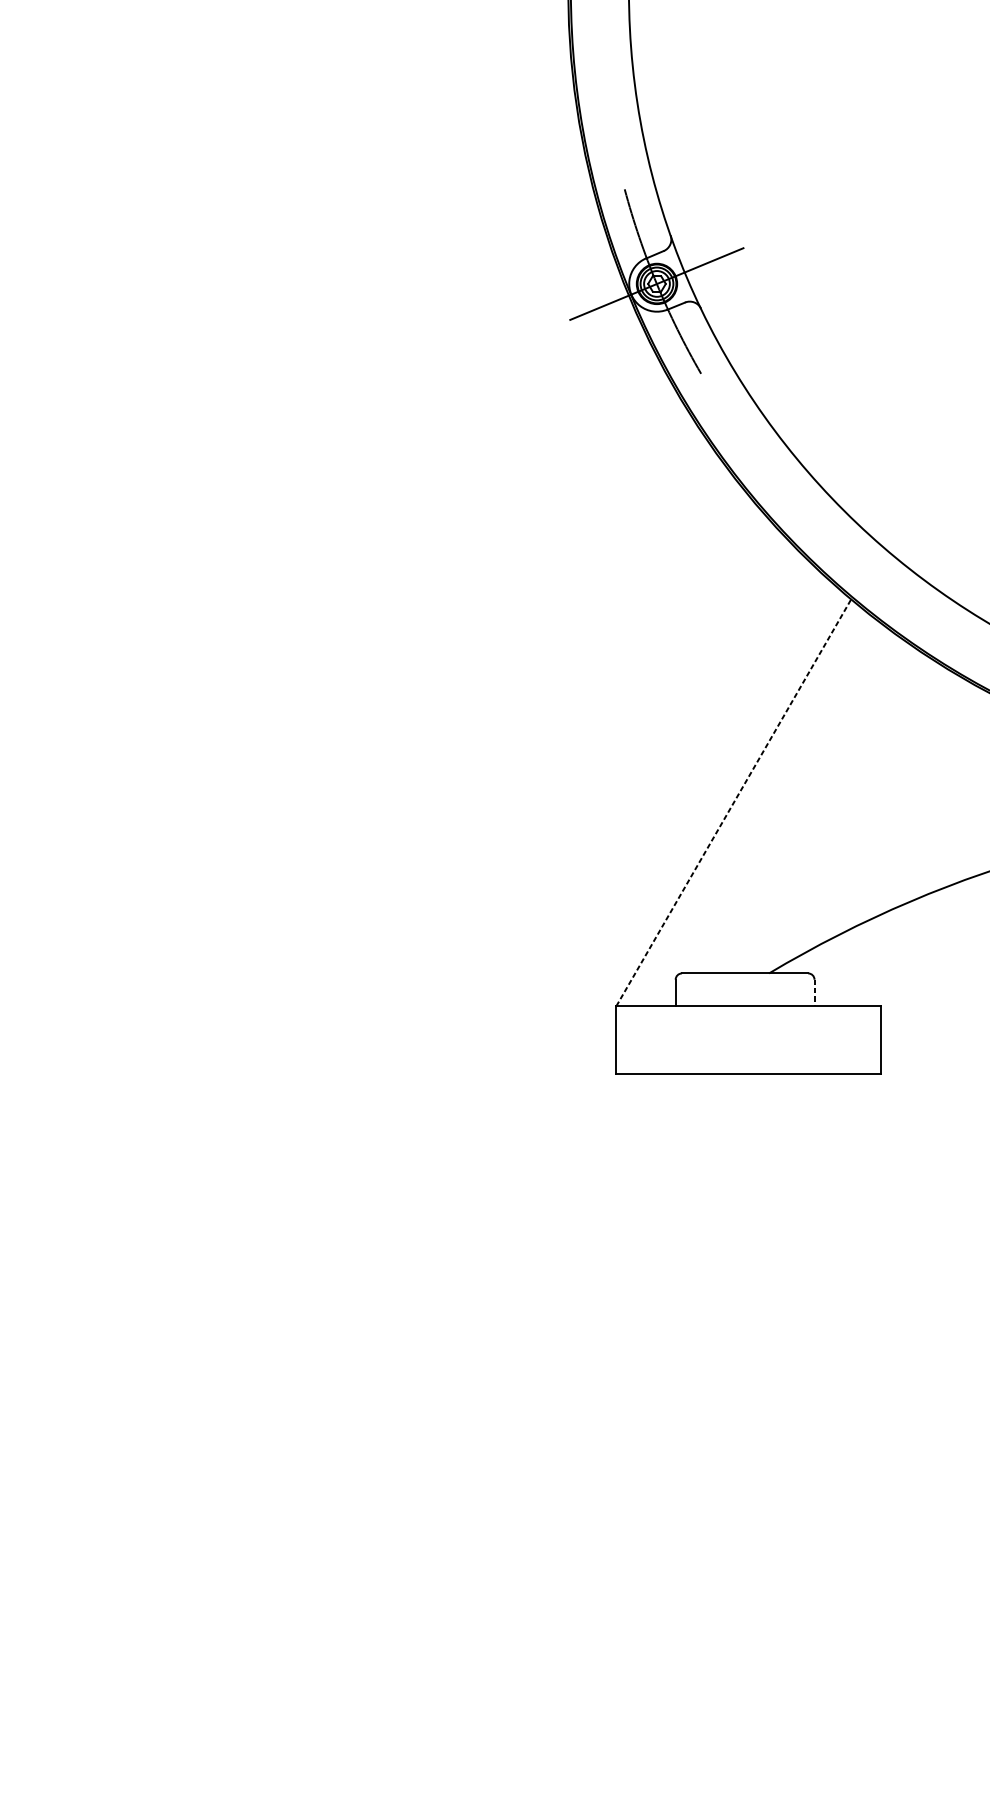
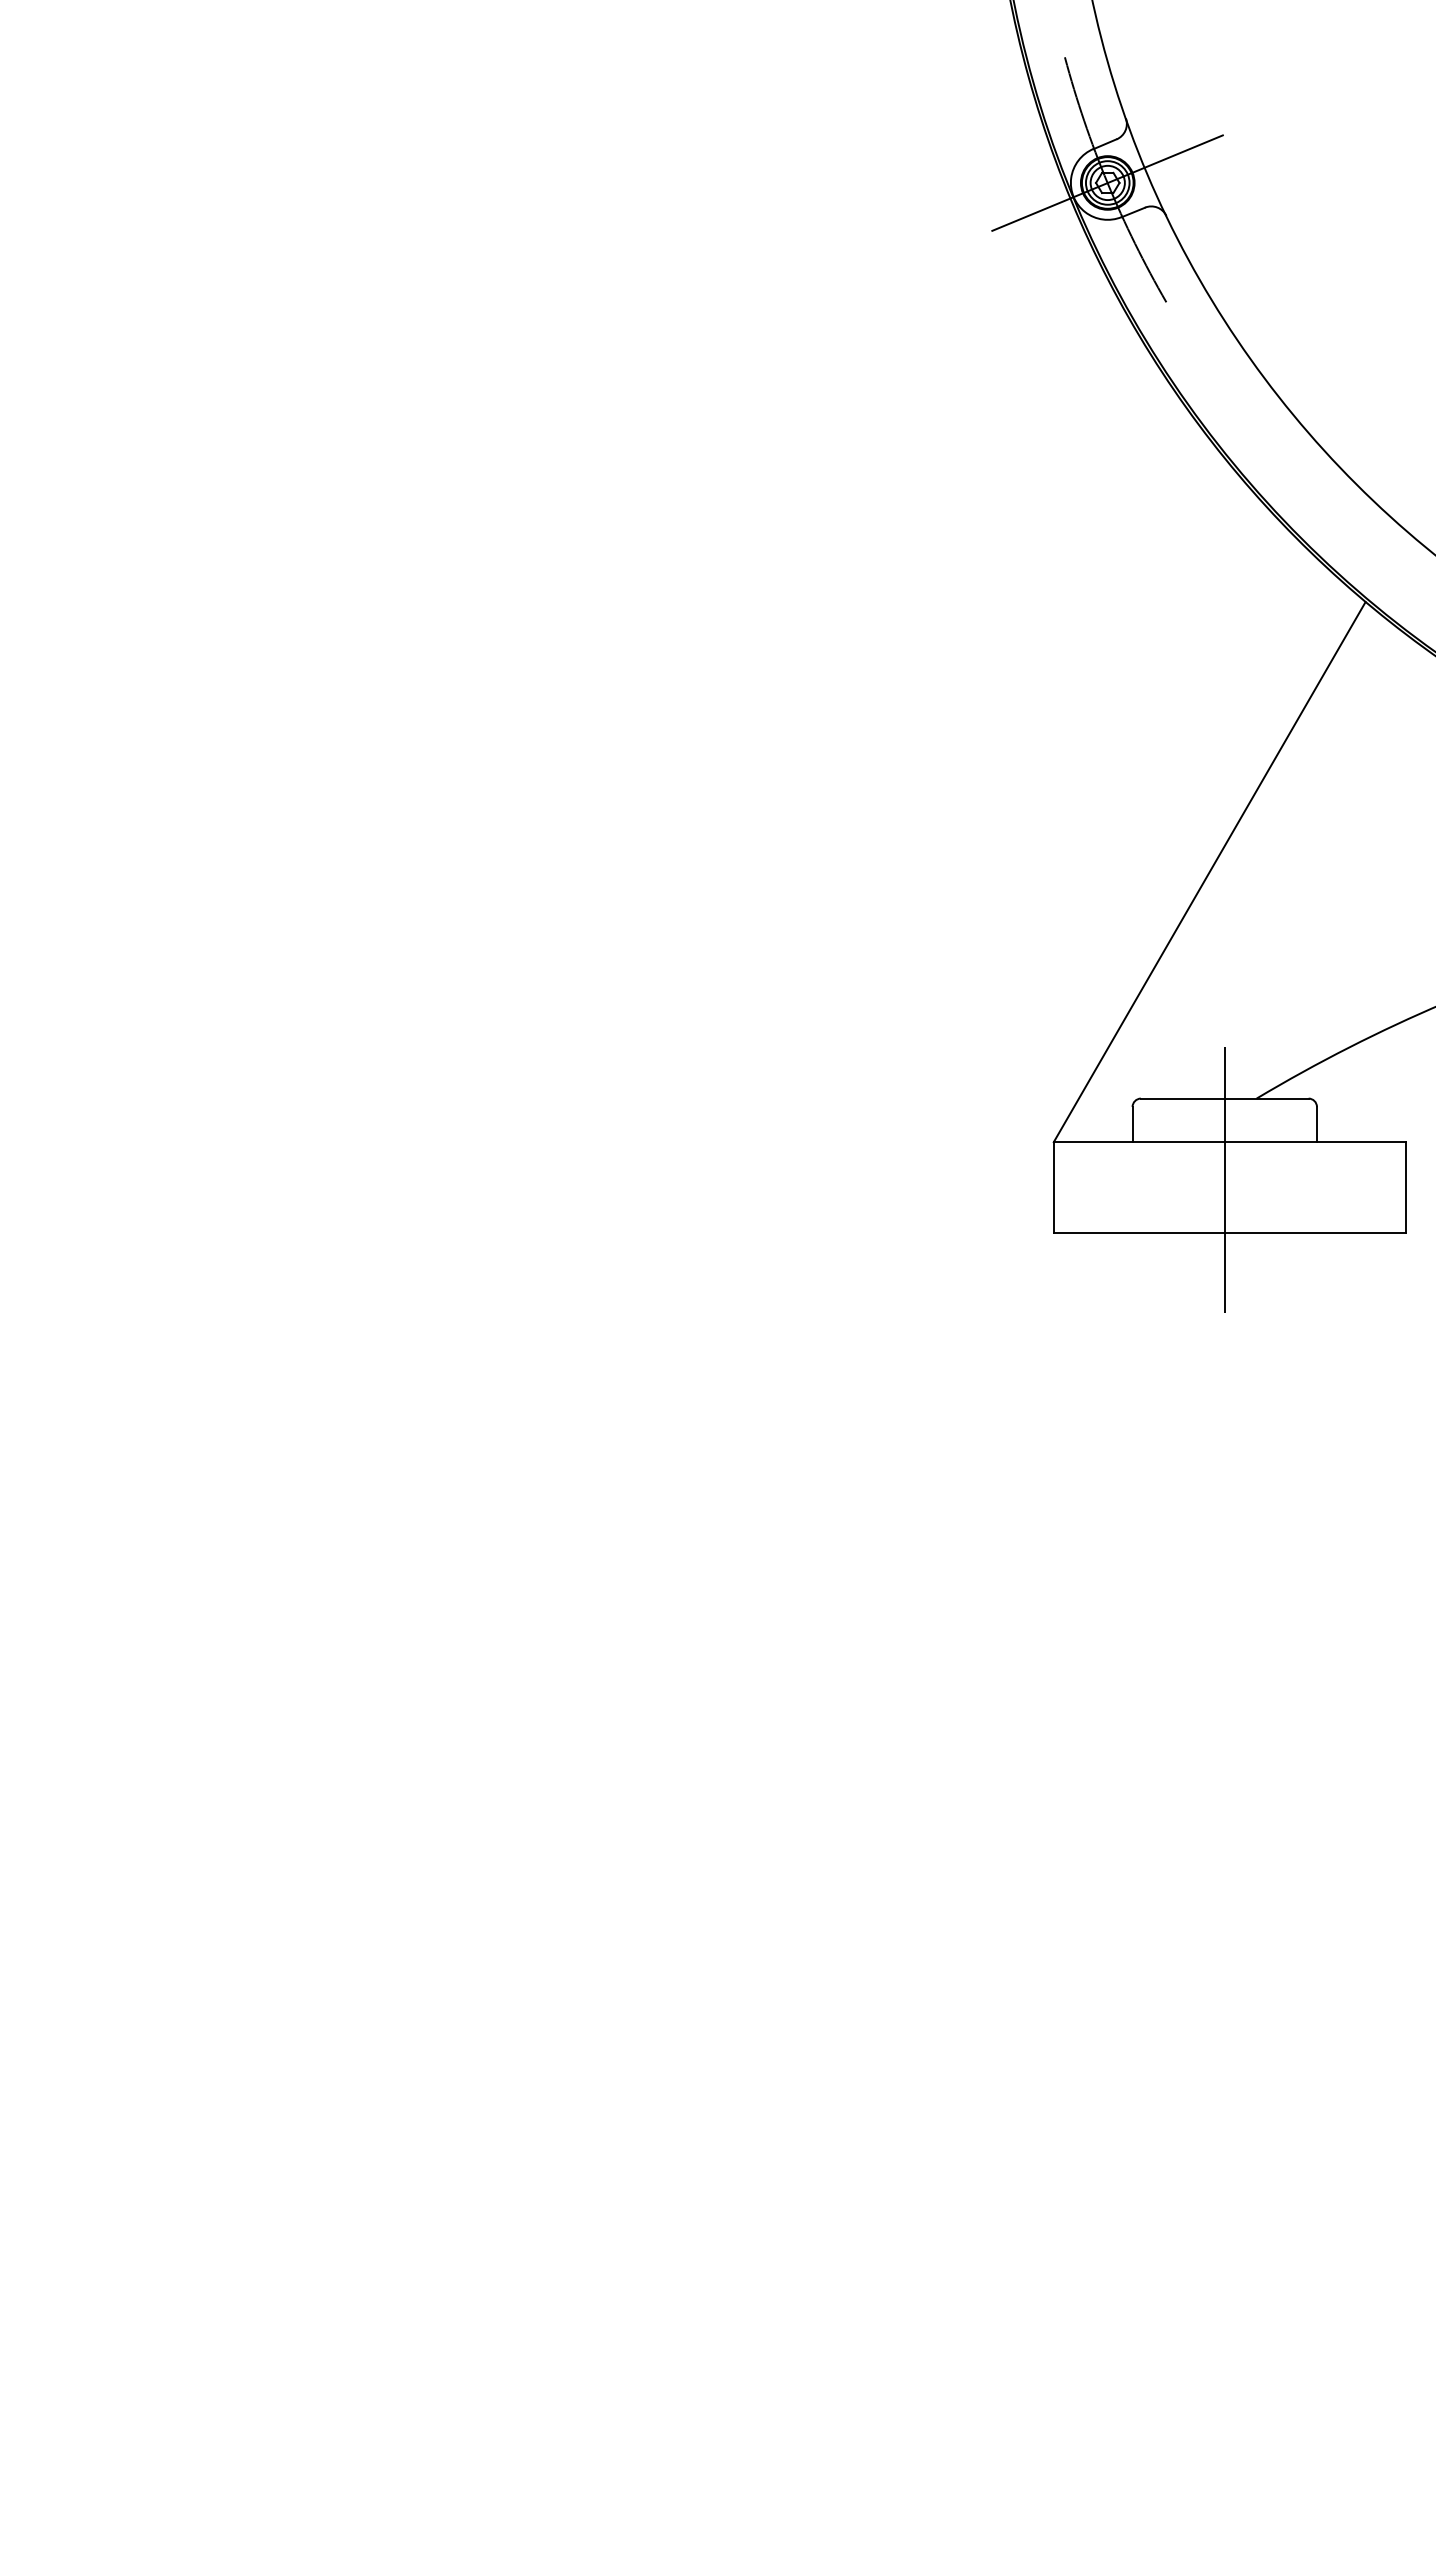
line: (733, 803) -> (1209, 872), dashed -> solid
line: (814, 992) -> (1316, 1124), dashed -> solid
line: (744, 1025) -> (1224, 1167), added

